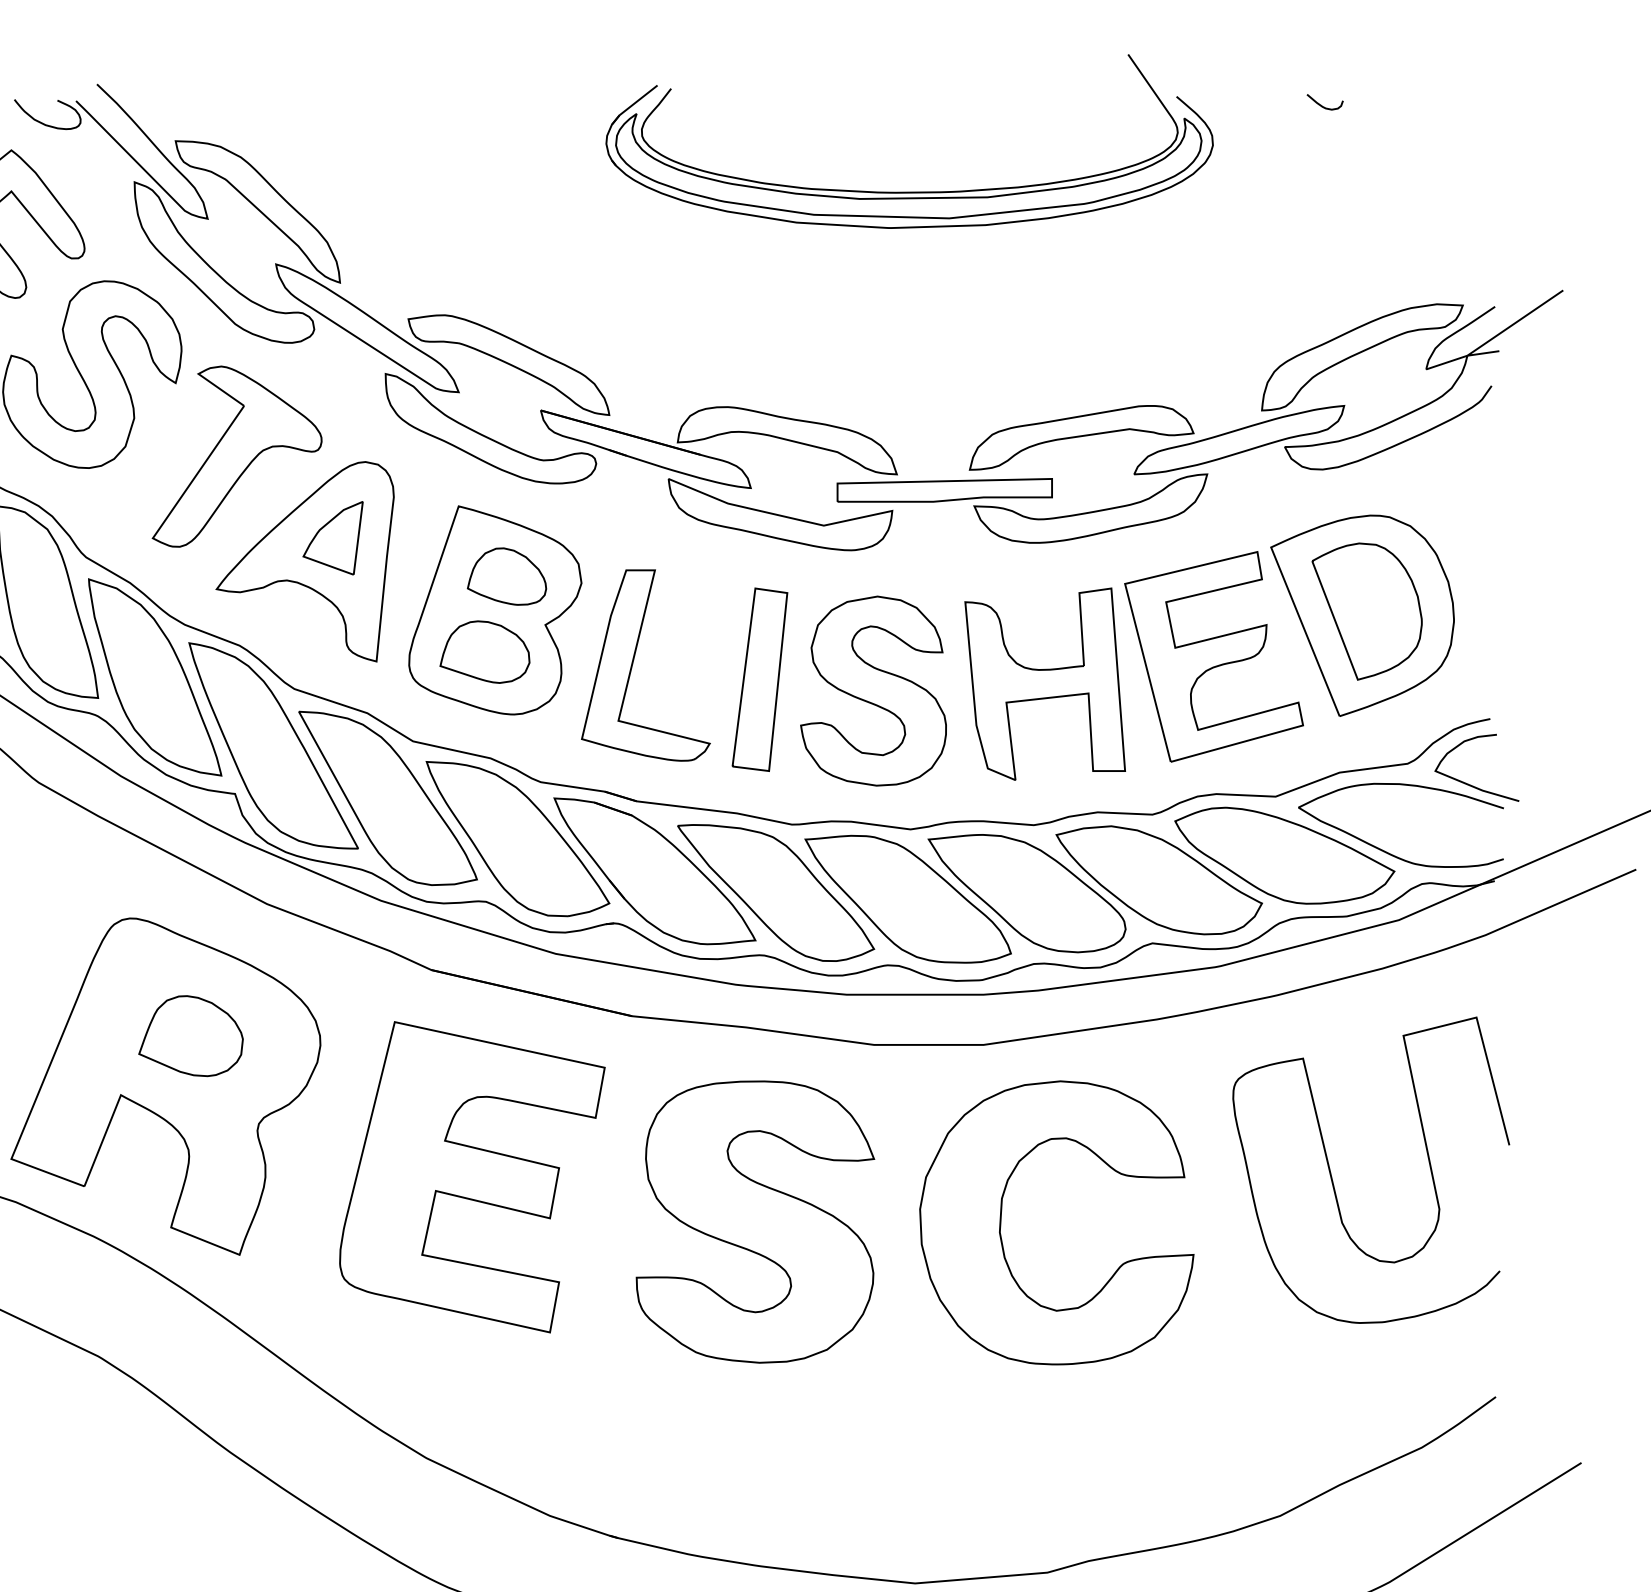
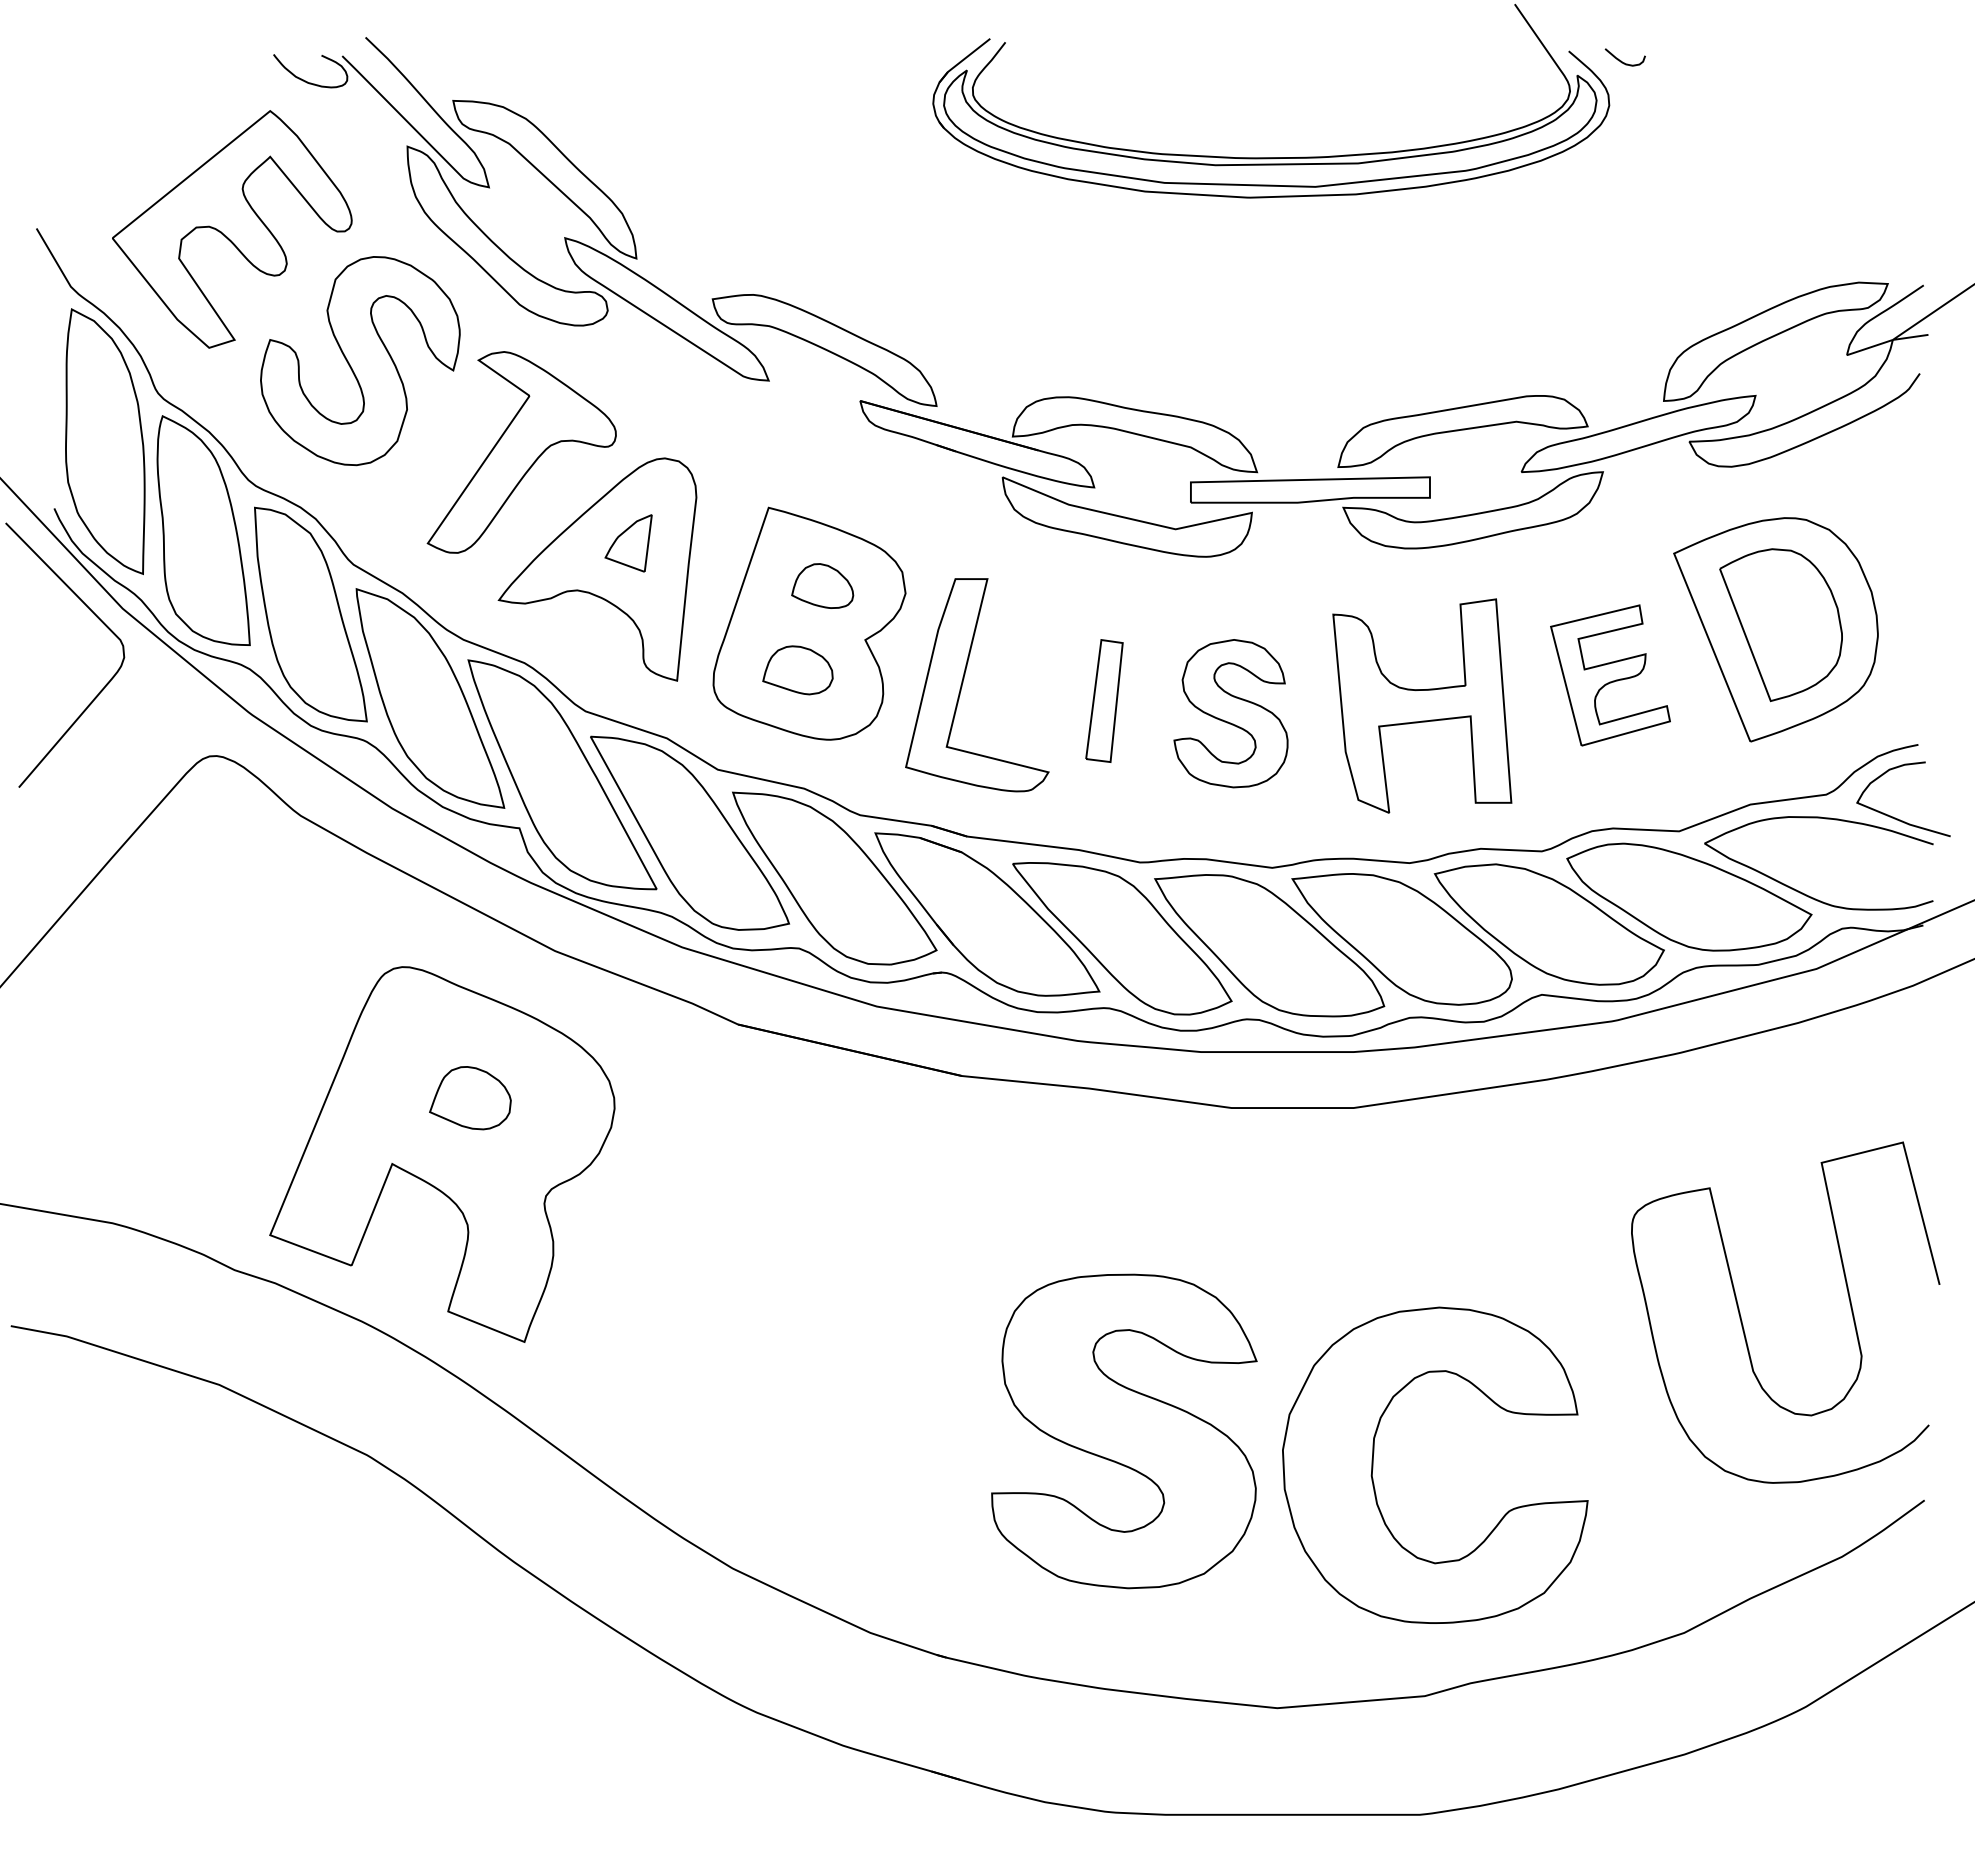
curve: (1321, 104) -> (1621, 60), moved
part: (486, 436) -> (799, 429), removed
part: (332, 538) -> (628, 543), size x0.7
part: (506, 576) -> (822, 585), size x0.7
part: (484, 652) -> (797, 670), size x0.7
part: (1214, 656) -> (1610, 675), size x0.6
part: (760, 679) -> (1104, 700), size x0.6
part: (873, 690) -> (1230, 713), size x0.7
part: (191, 1035) -> (470, 1097), size x0.7
part: (471, 1177) -> (783, 1255), removed
curve: (1333, 1180) -> (1743, 1324), moved
part: (755, 1222) -> (1124, 1431), moved
part: (1001, 1222) -> (1373, 1464), moved

